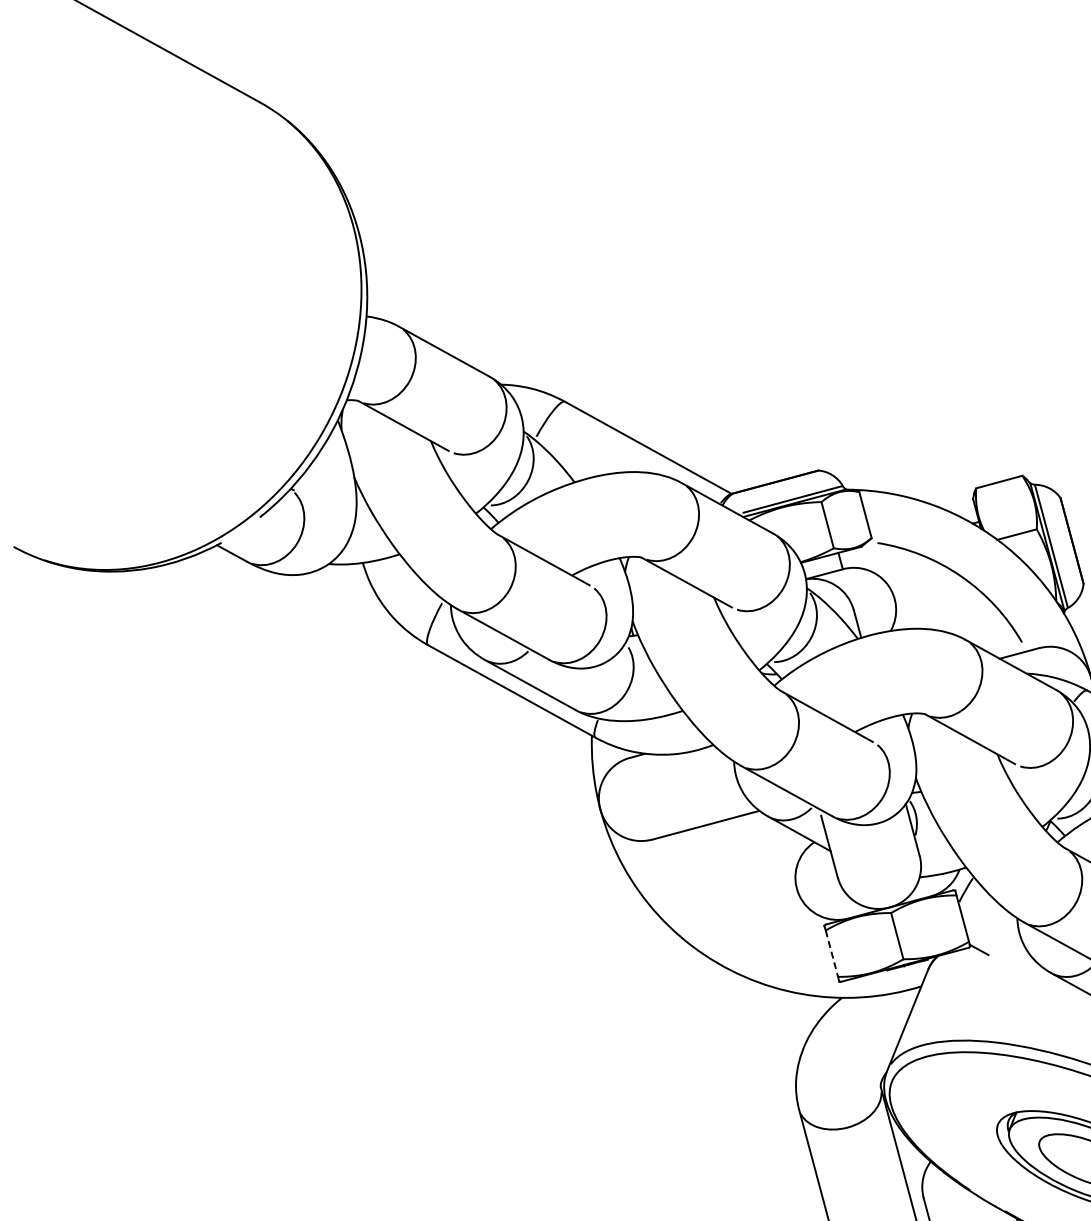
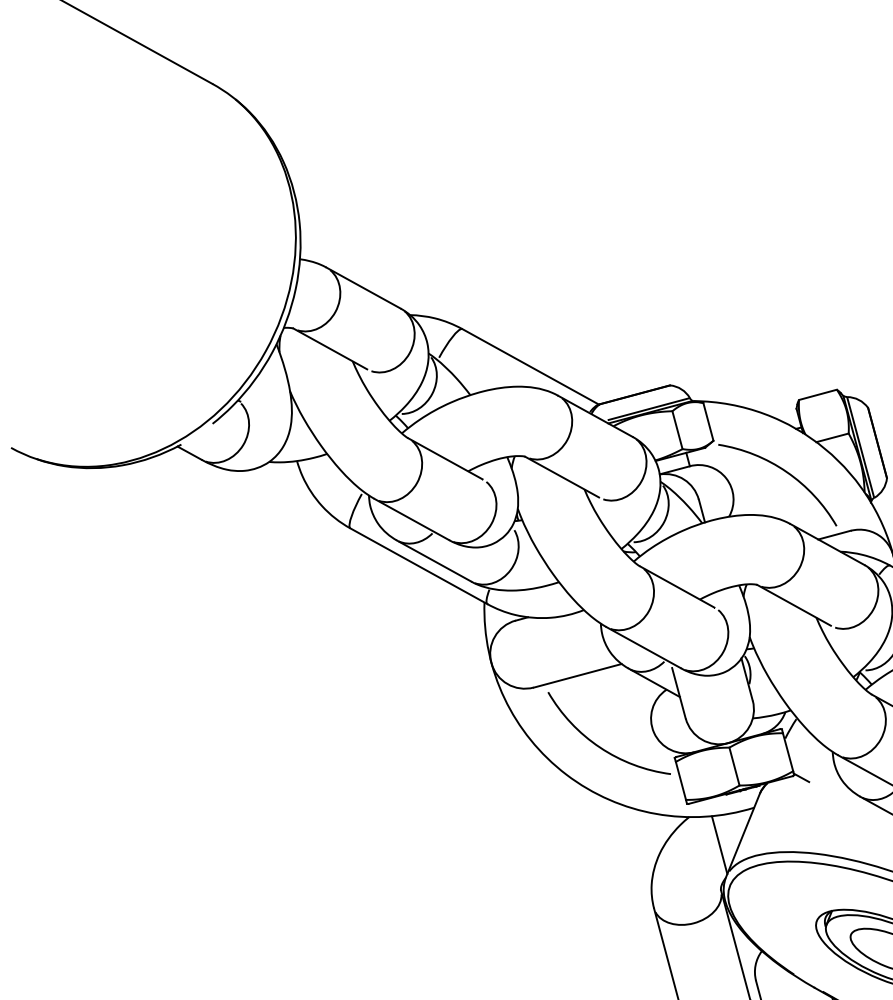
arc: (734, 912) -> (601, 747), added
line: (832, 954) -> (681, 781), dashed -> solid
line: (878, 1031) -> (719, 844), added

